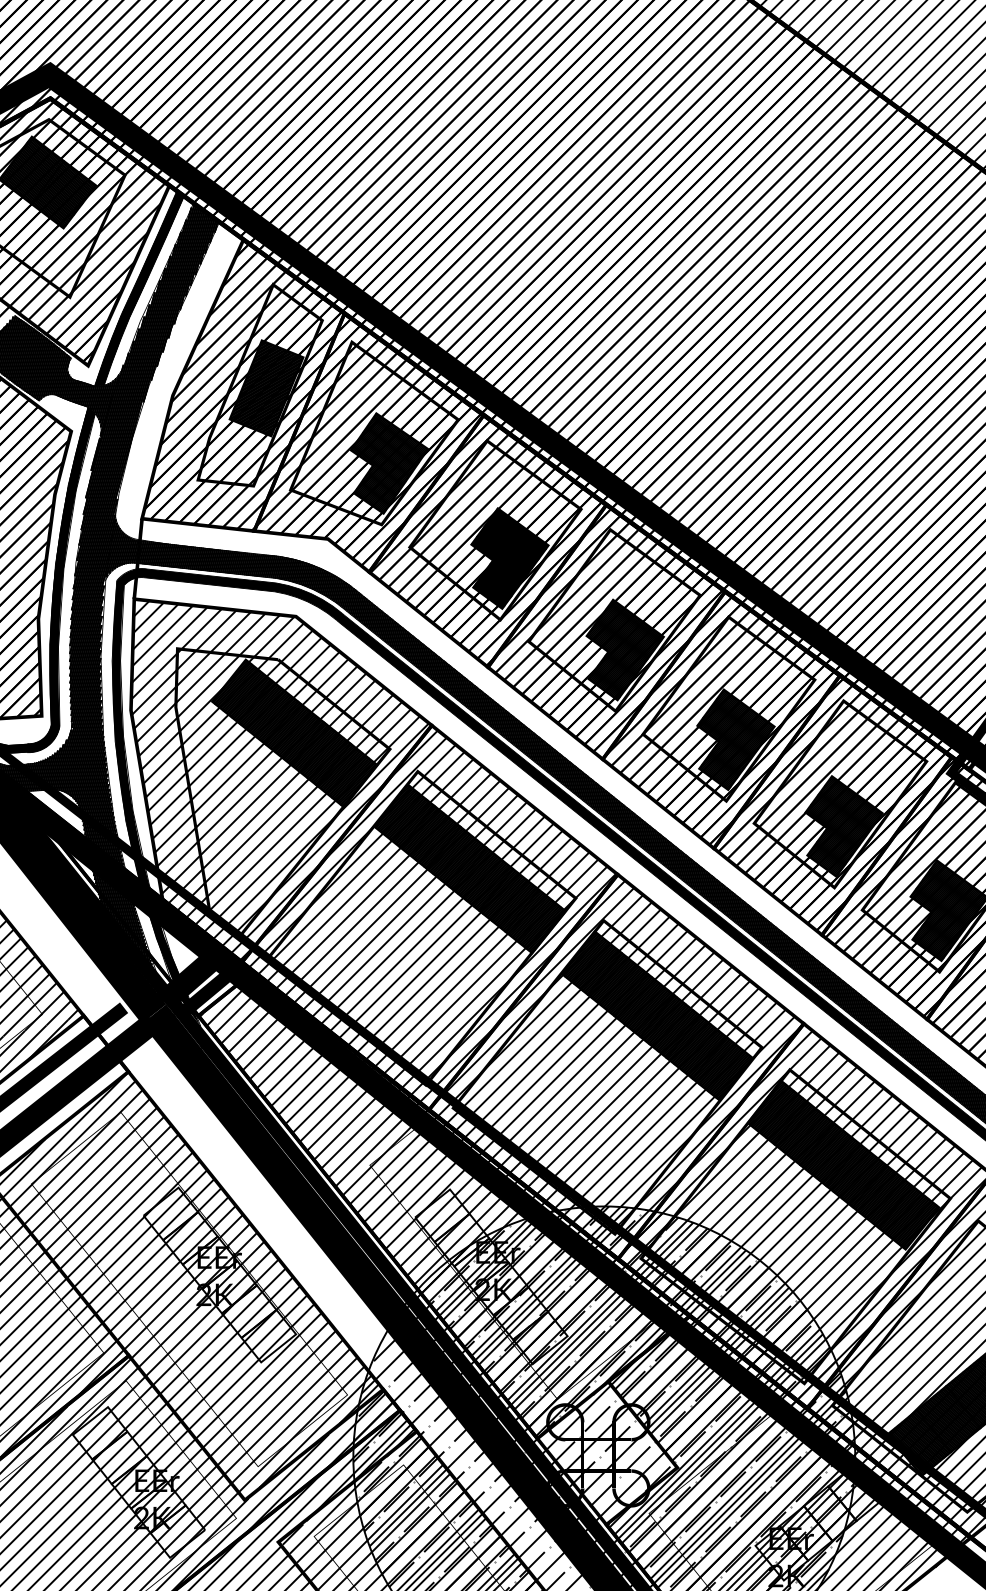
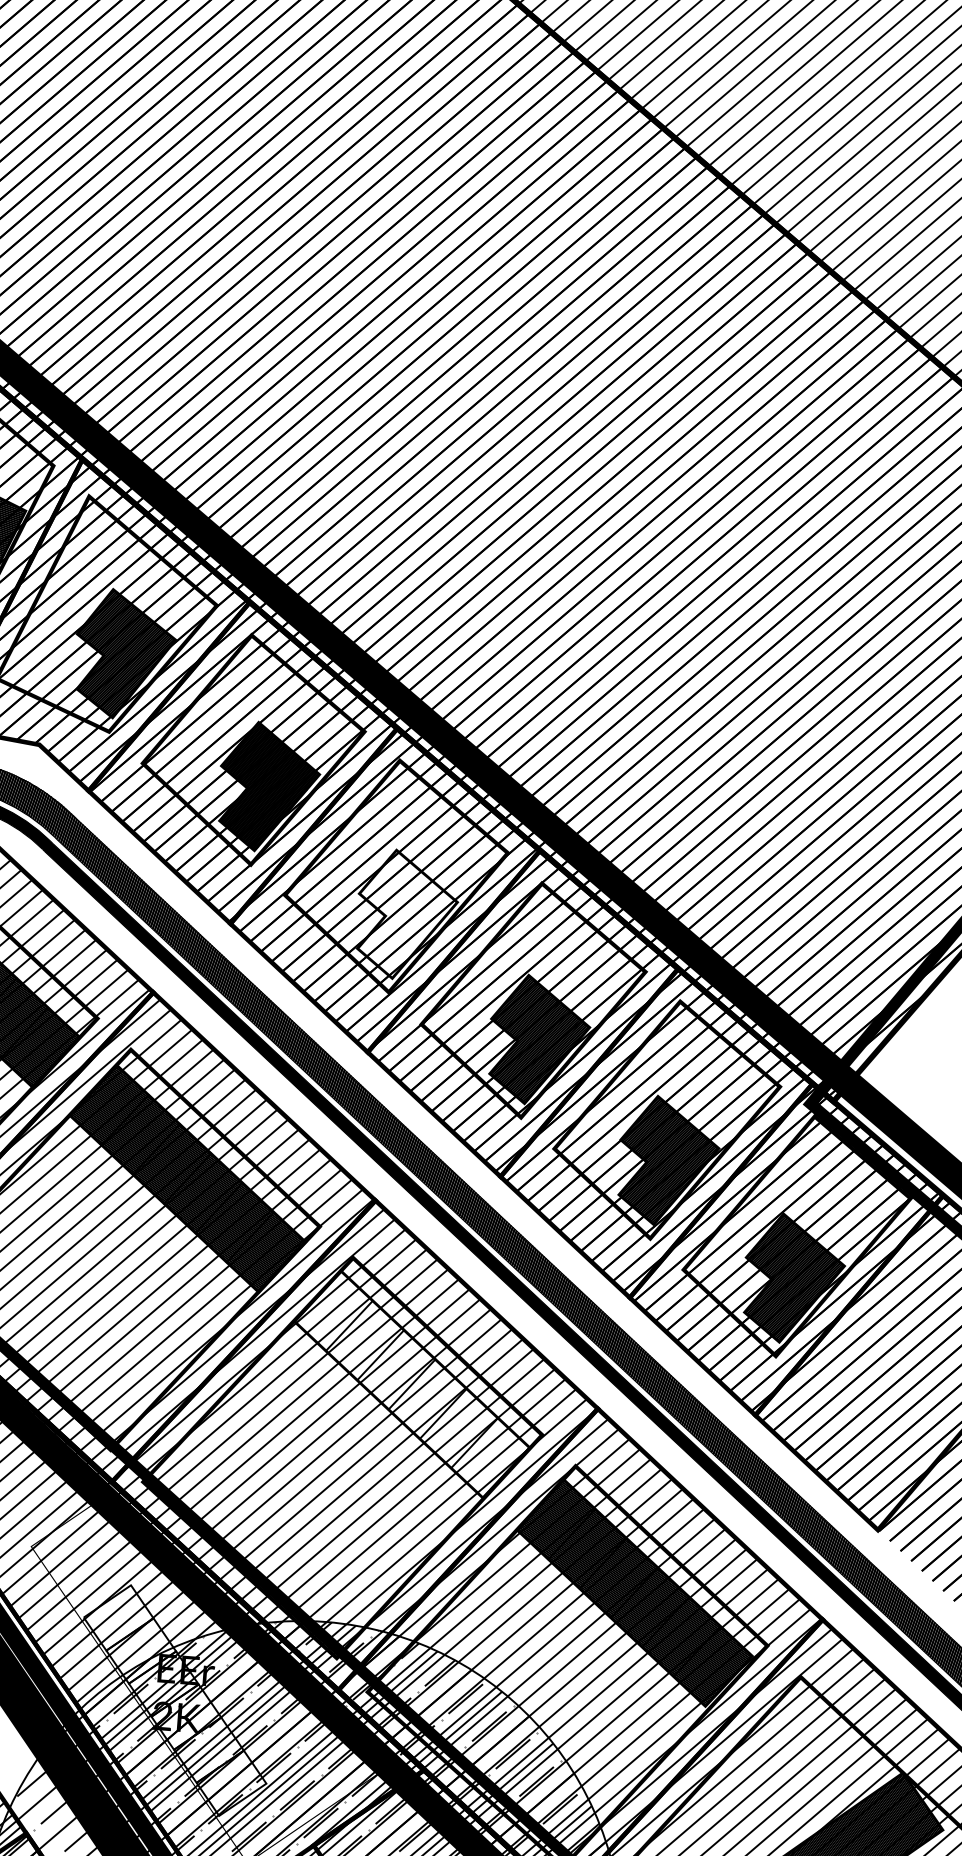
hatch: (624, 649) -> (406, 914), removed
hatch: (657, 1015) -> (412, 1383), removed

